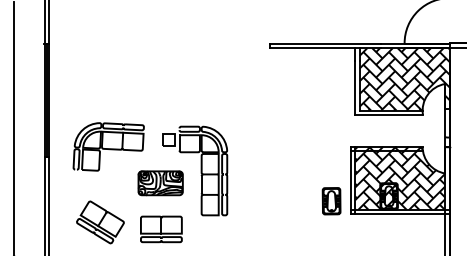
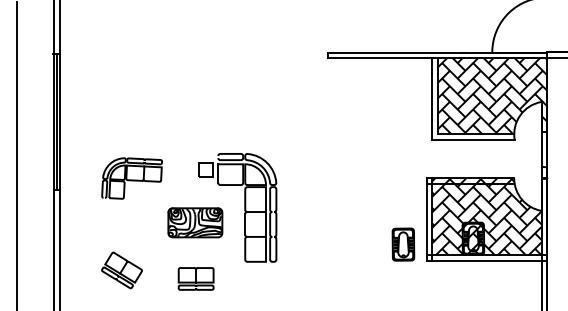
part: (108, 146) -> (131, 178), size x0.7
part: (100, 222) -> (121, 270), size x0.7
part: (160, 229) -> (195, 278), size x0.7

